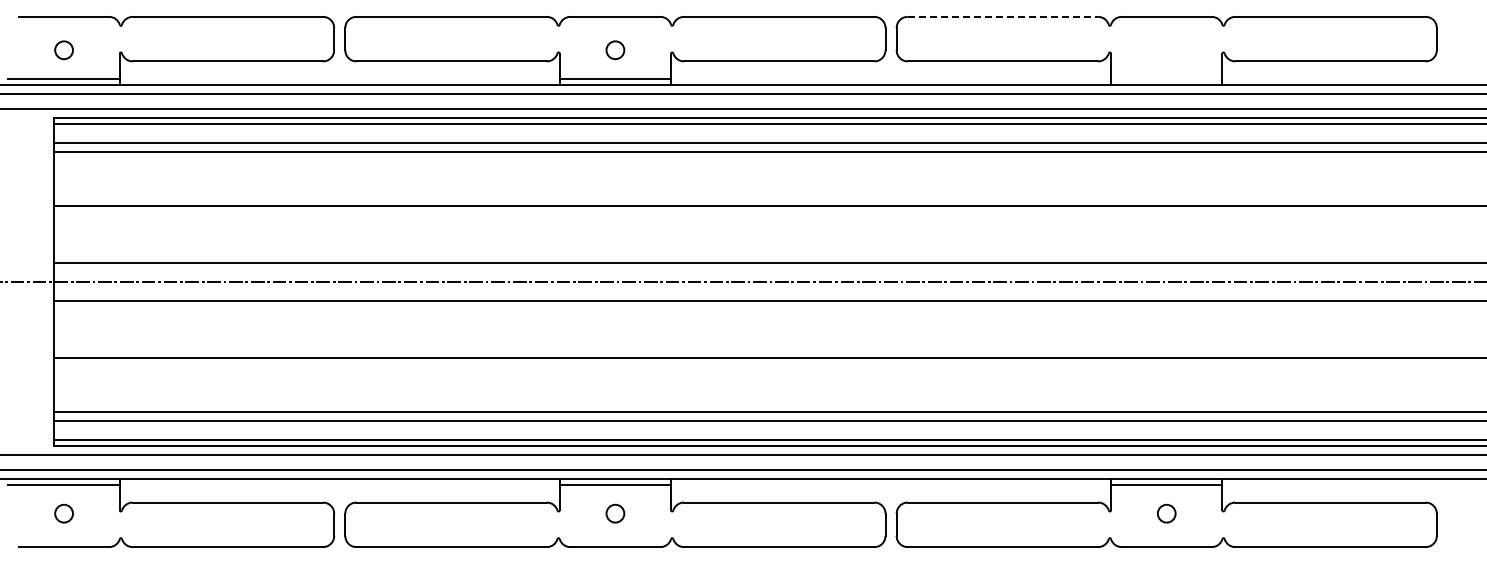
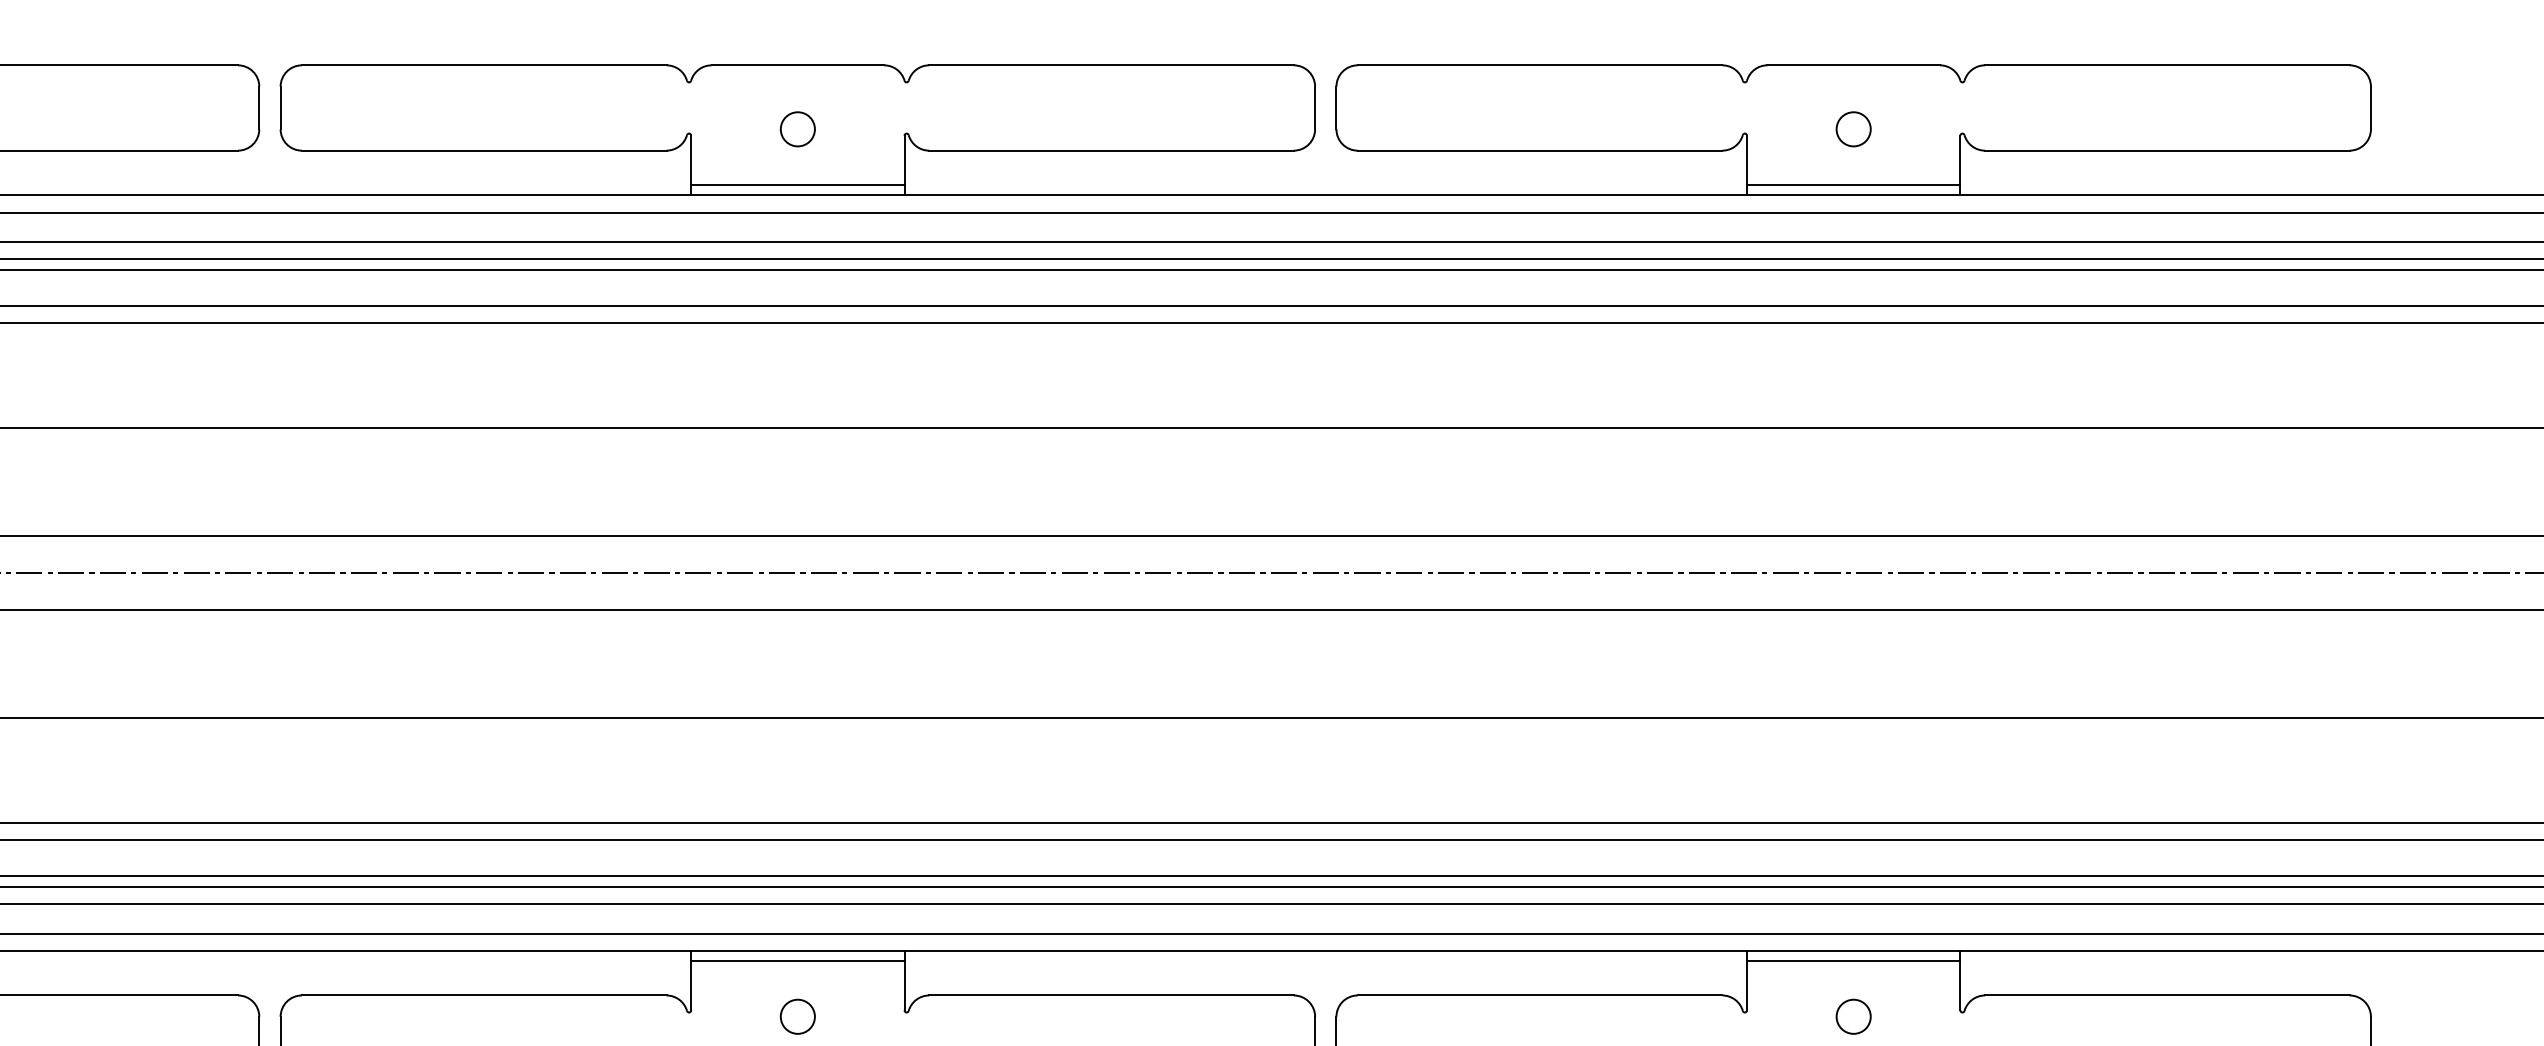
line: (1003, 16) -> (1541, 64), dashed -> solid
circle: (1166, 50) -> (1853, 129), added
line: (1166, 79) -> (1853, 185), added

